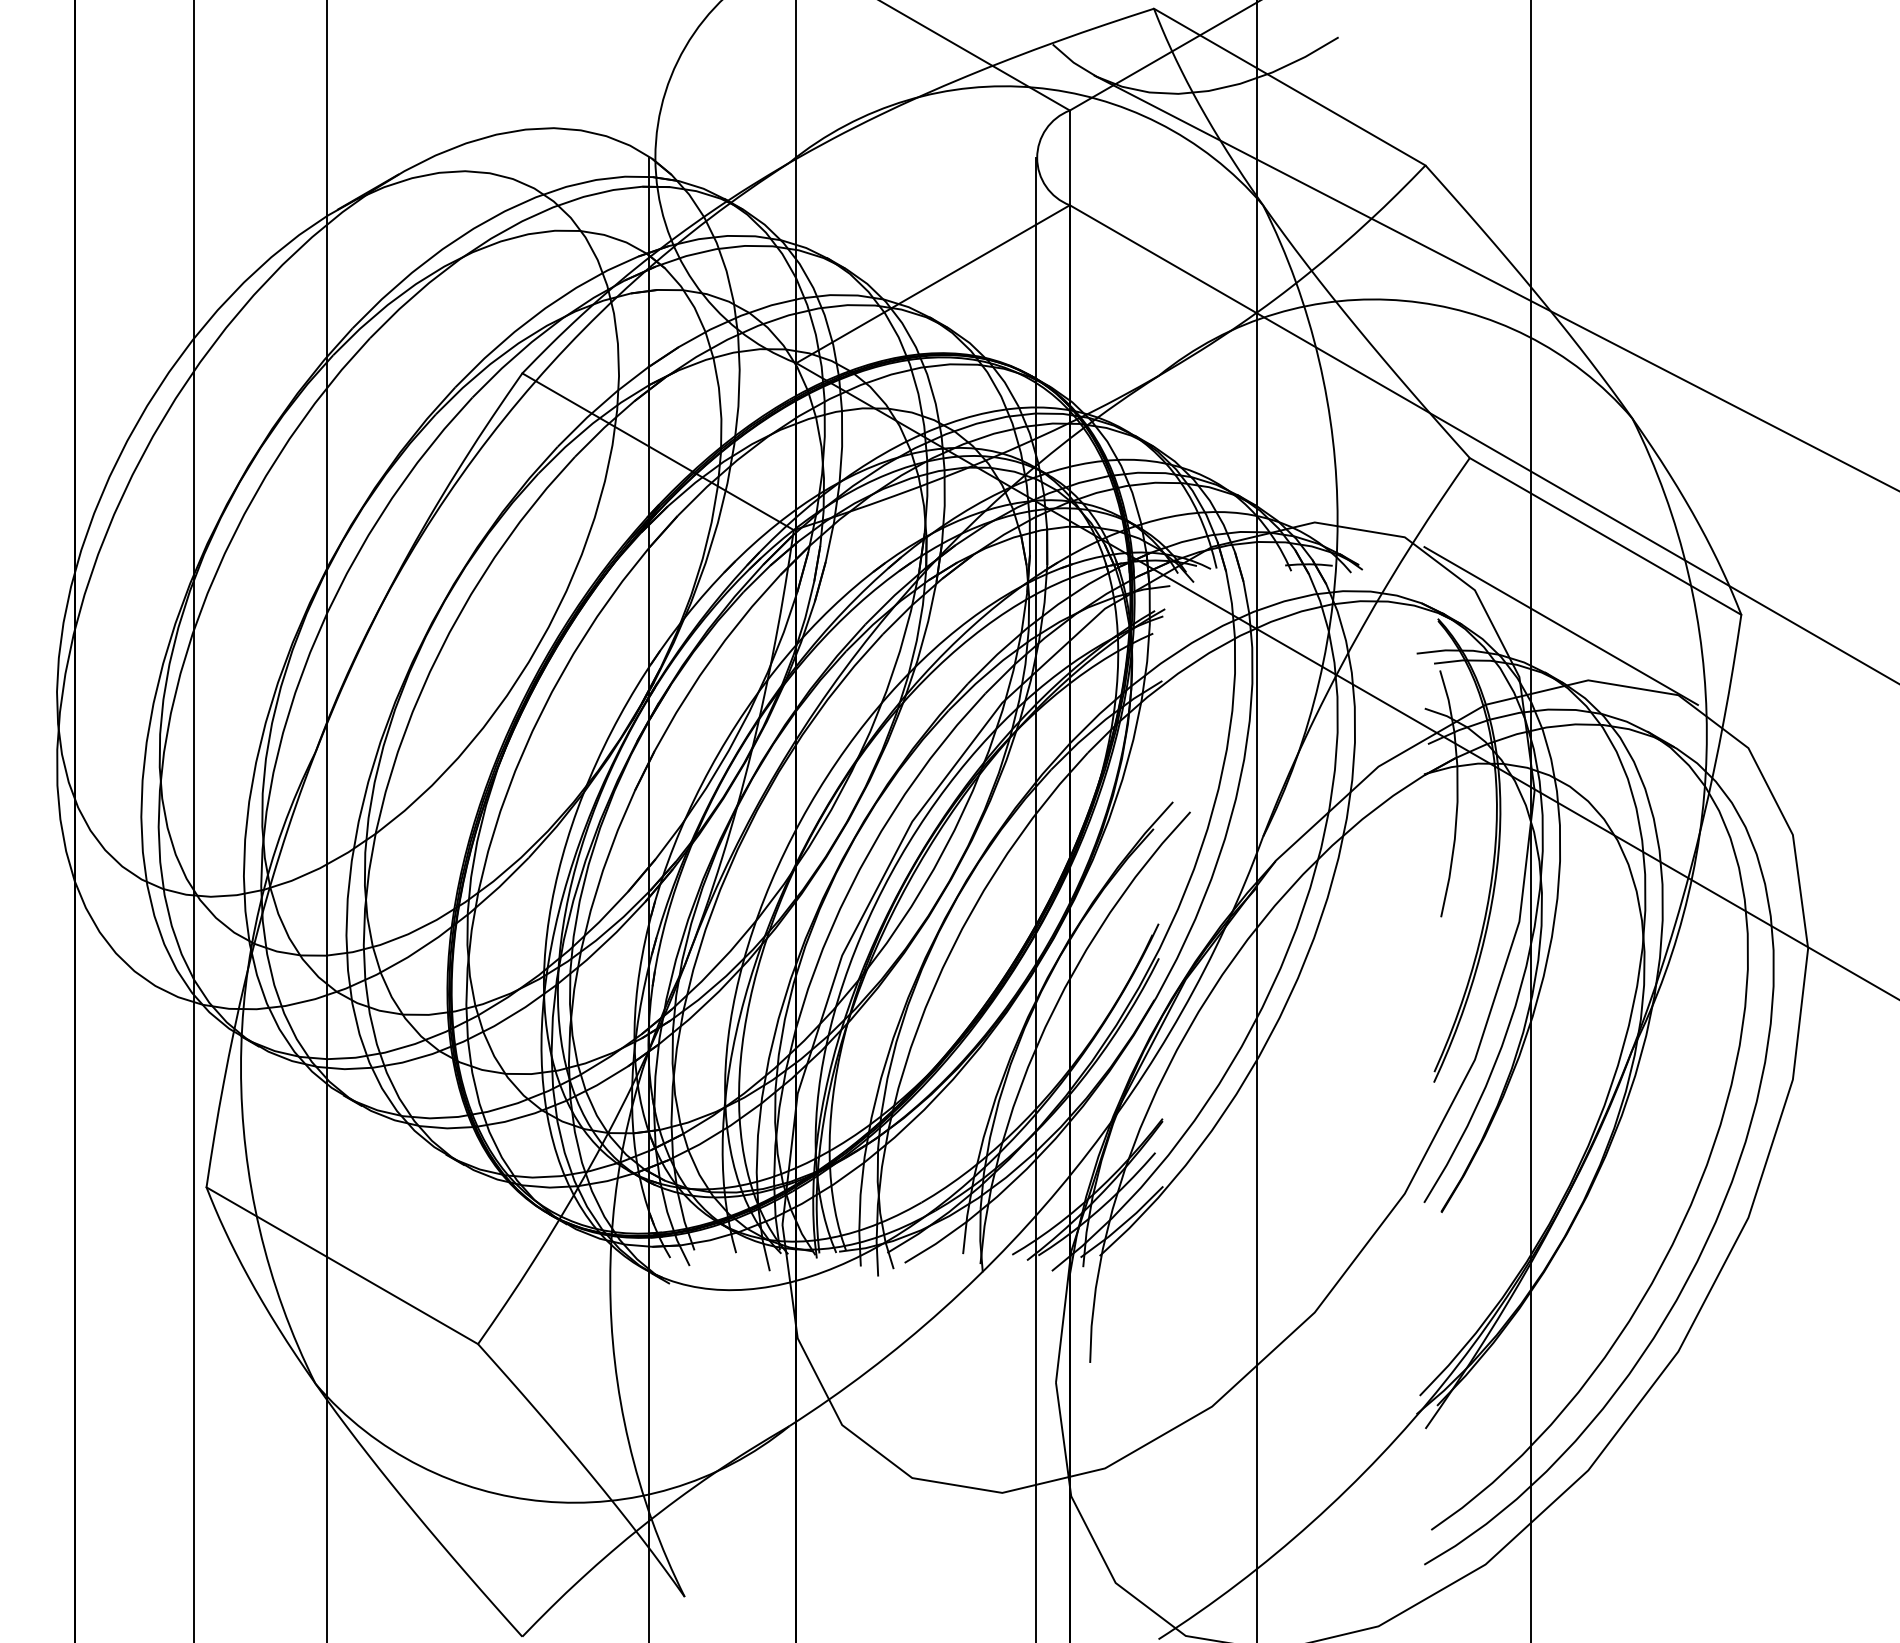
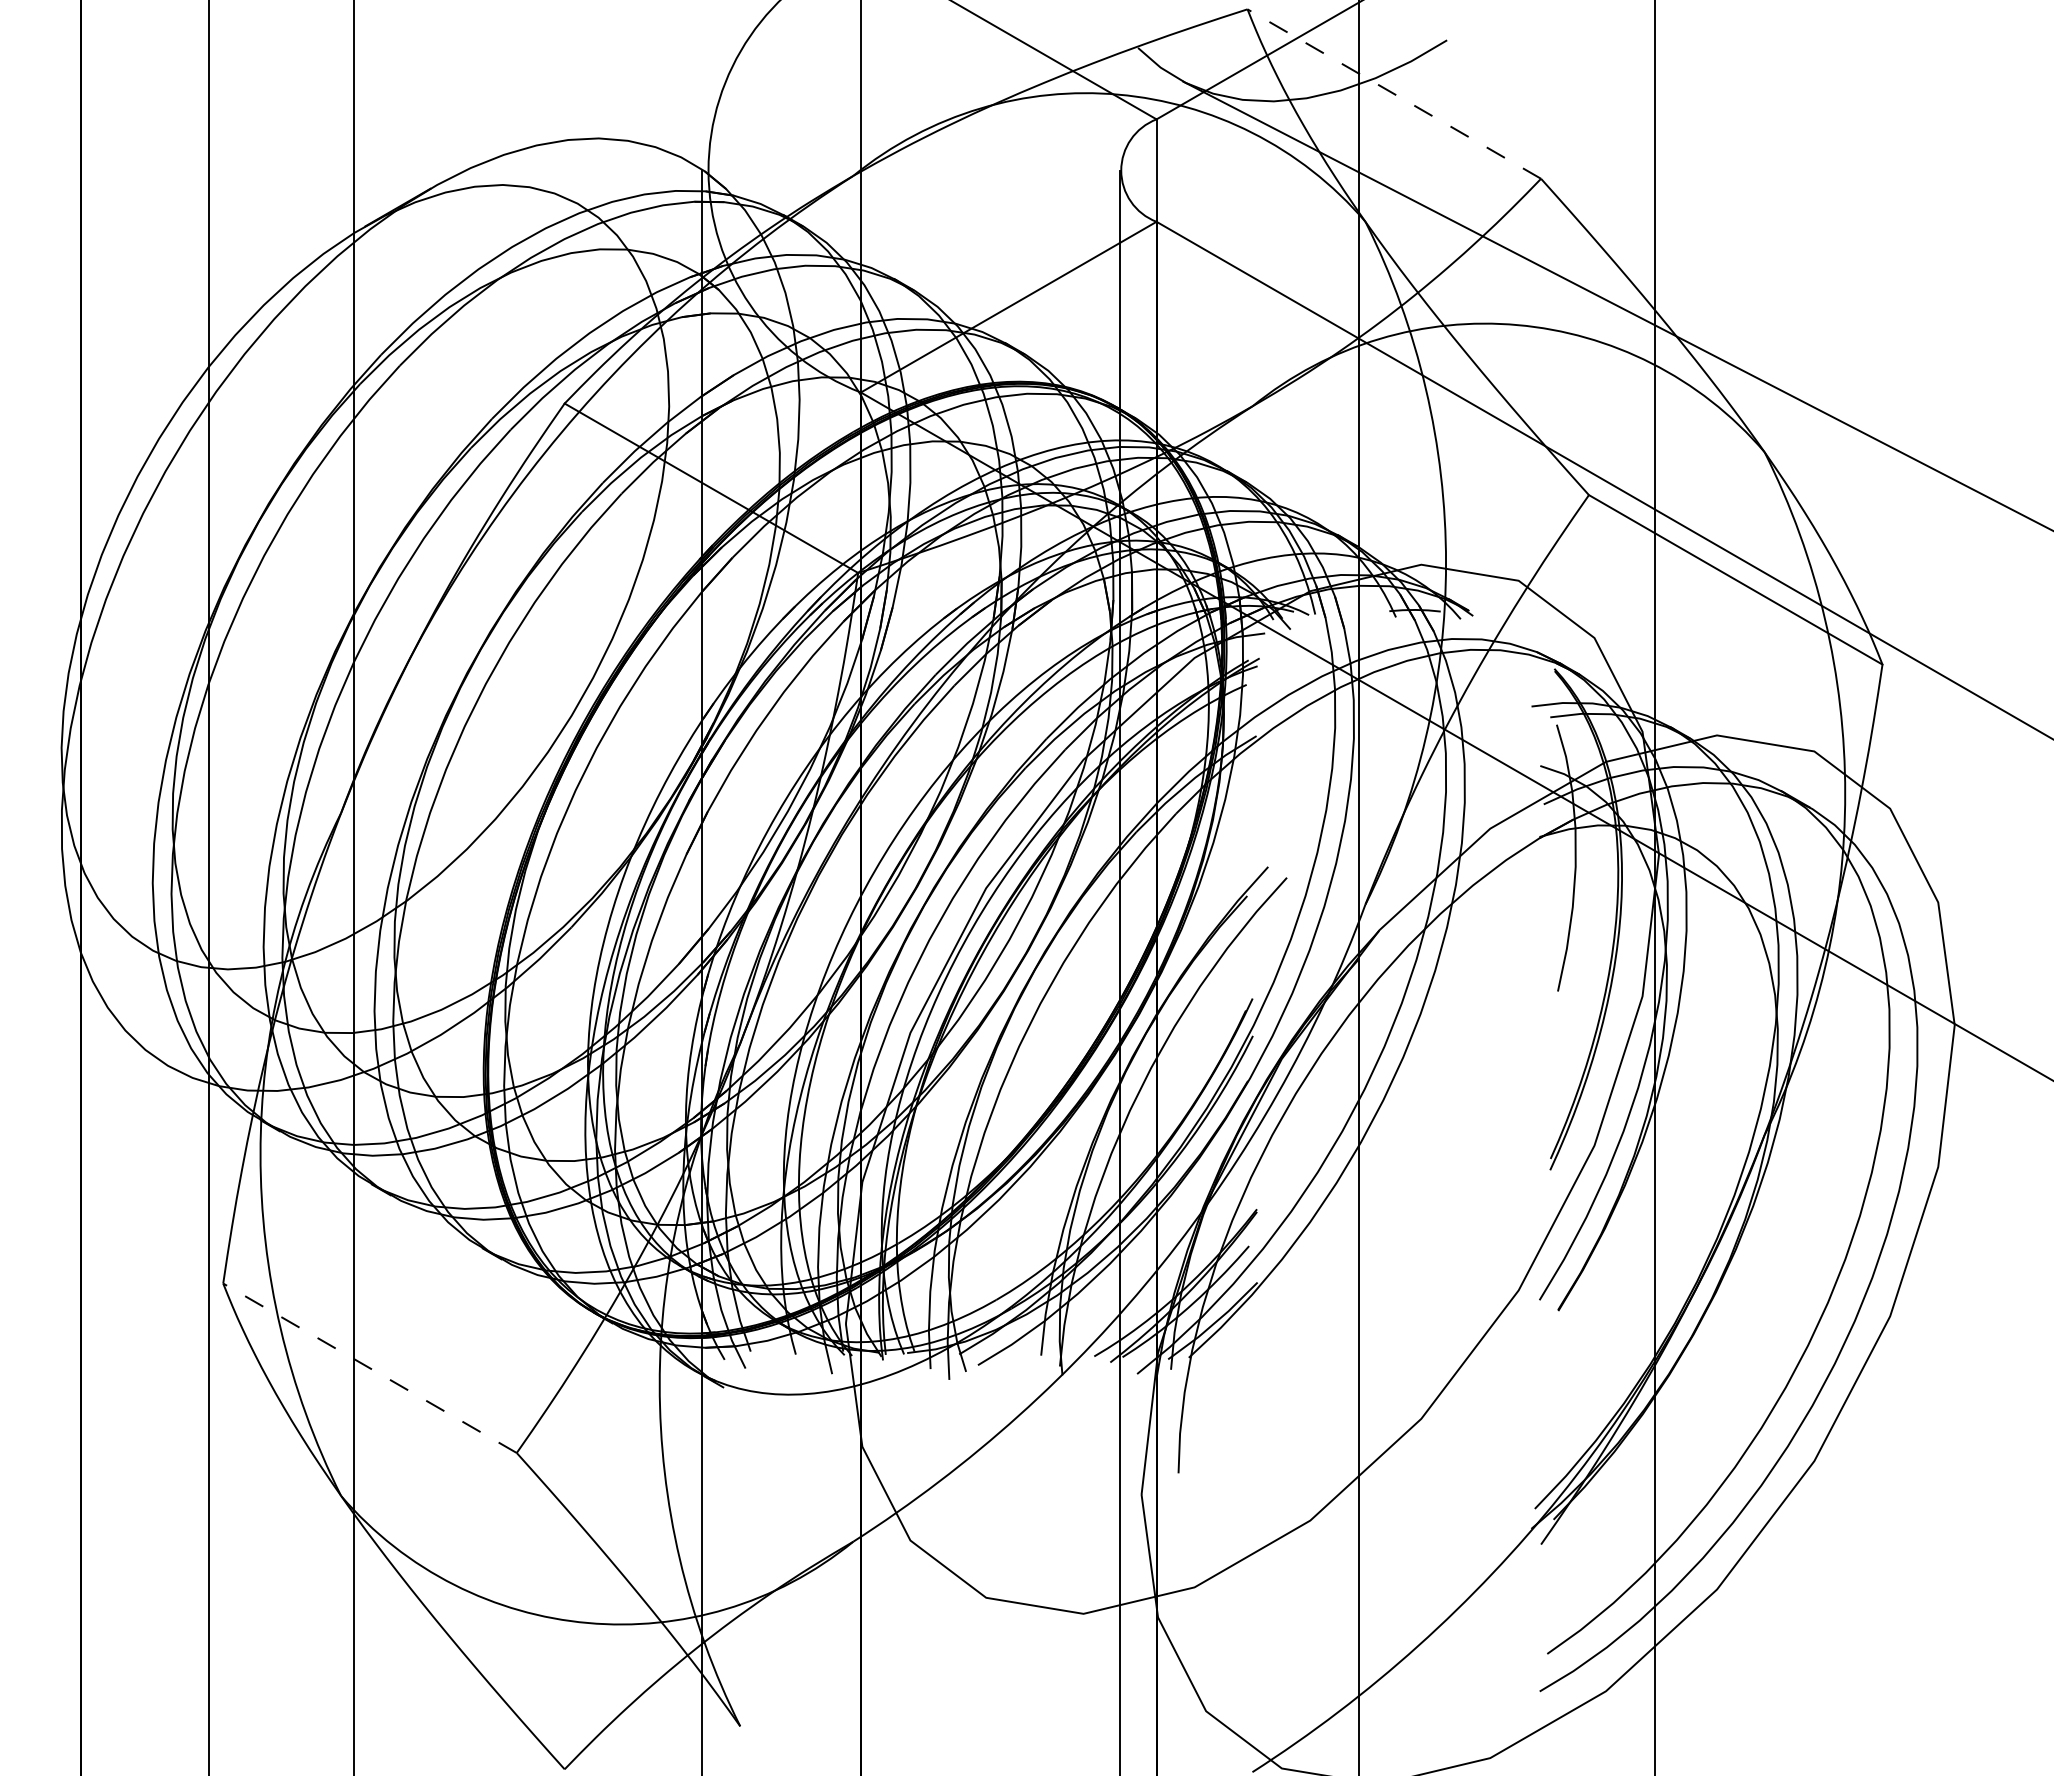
line: (1289, 86) -> (1393, 93), solid -> dashed
line: (1560, 625) -> (1687, 676), removed
line: (341, 1265) -> (369, 1368), solid -> dashed

